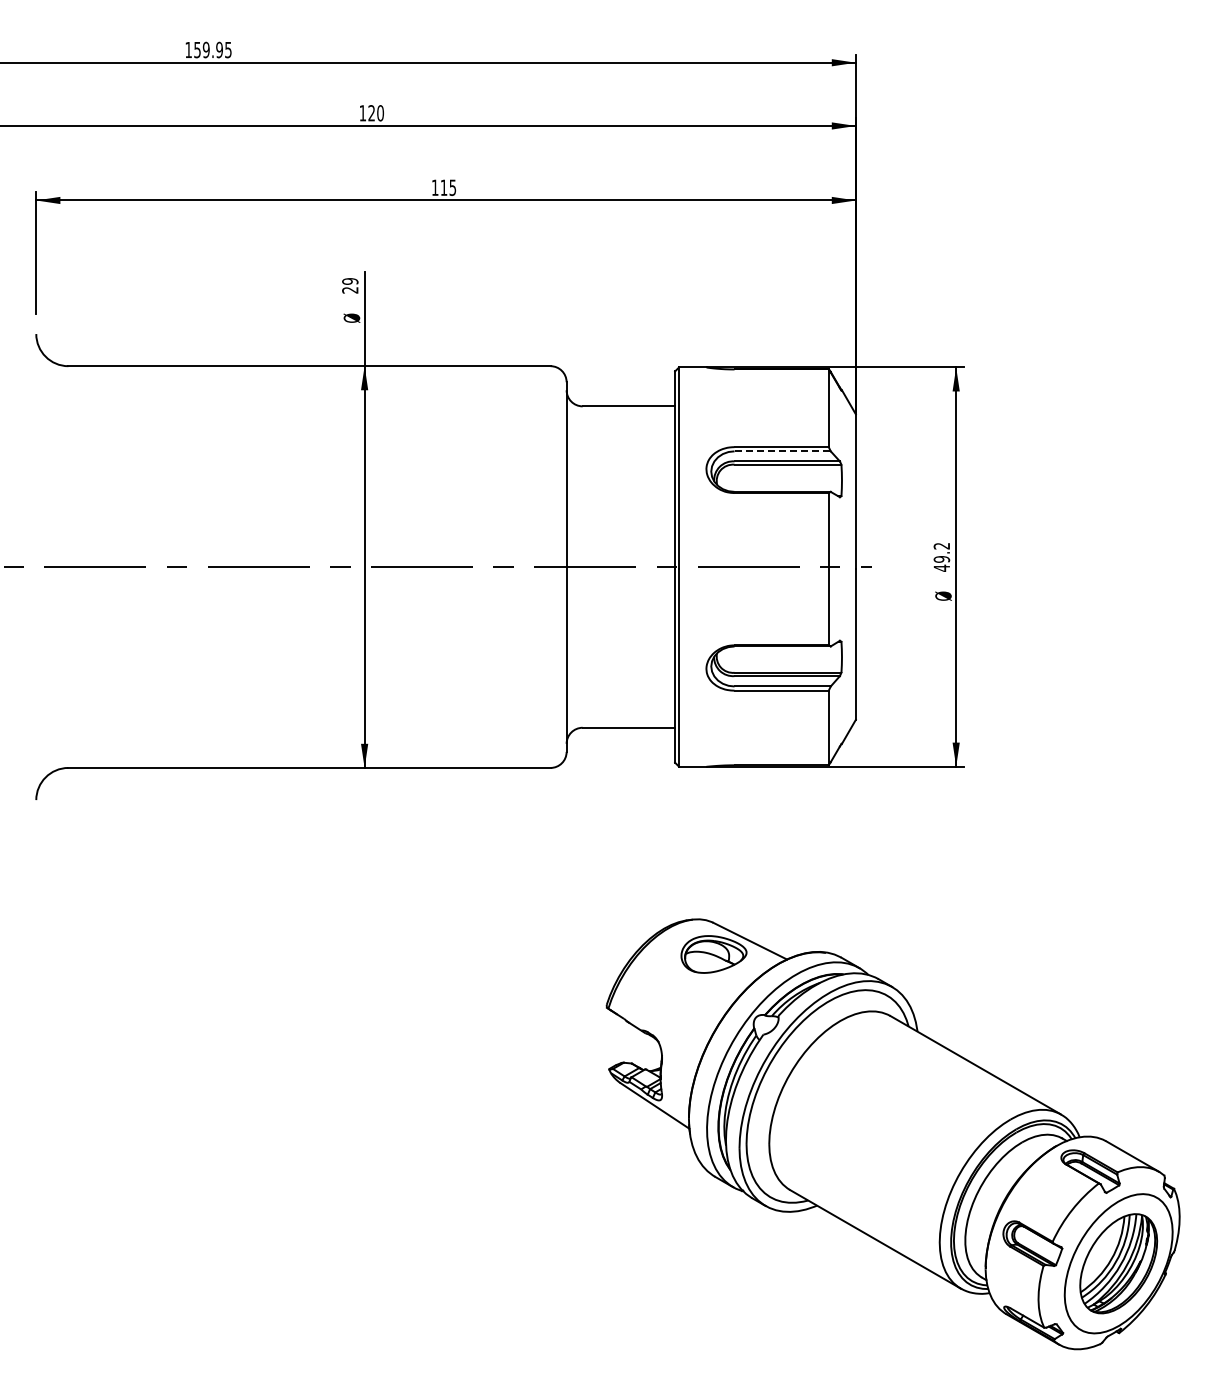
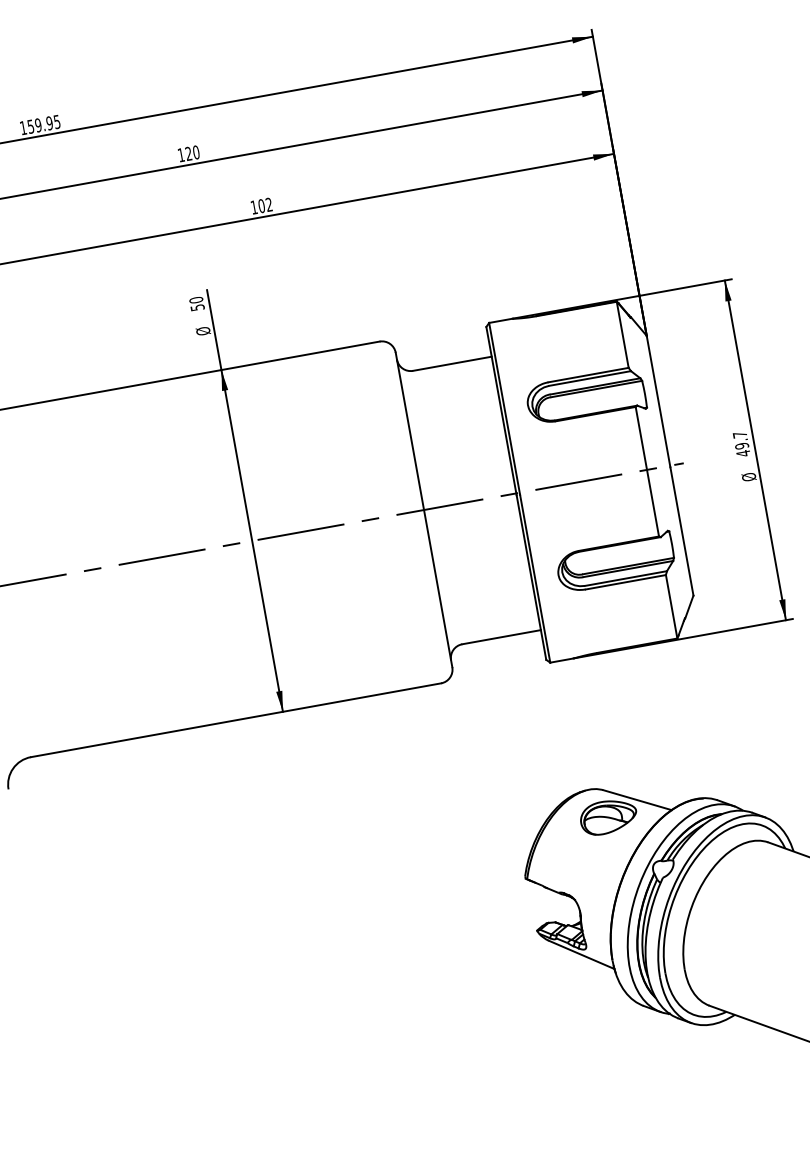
text: (448, 187) -> (265, 205), 115 -> 102
text: (350, 285) -> (197, 303), 29 -> 50
line: (783, 451) -> (590, 378), dashed -> solid
text: (941, 546) -> (739, 435), 49.2 -> 49.7

